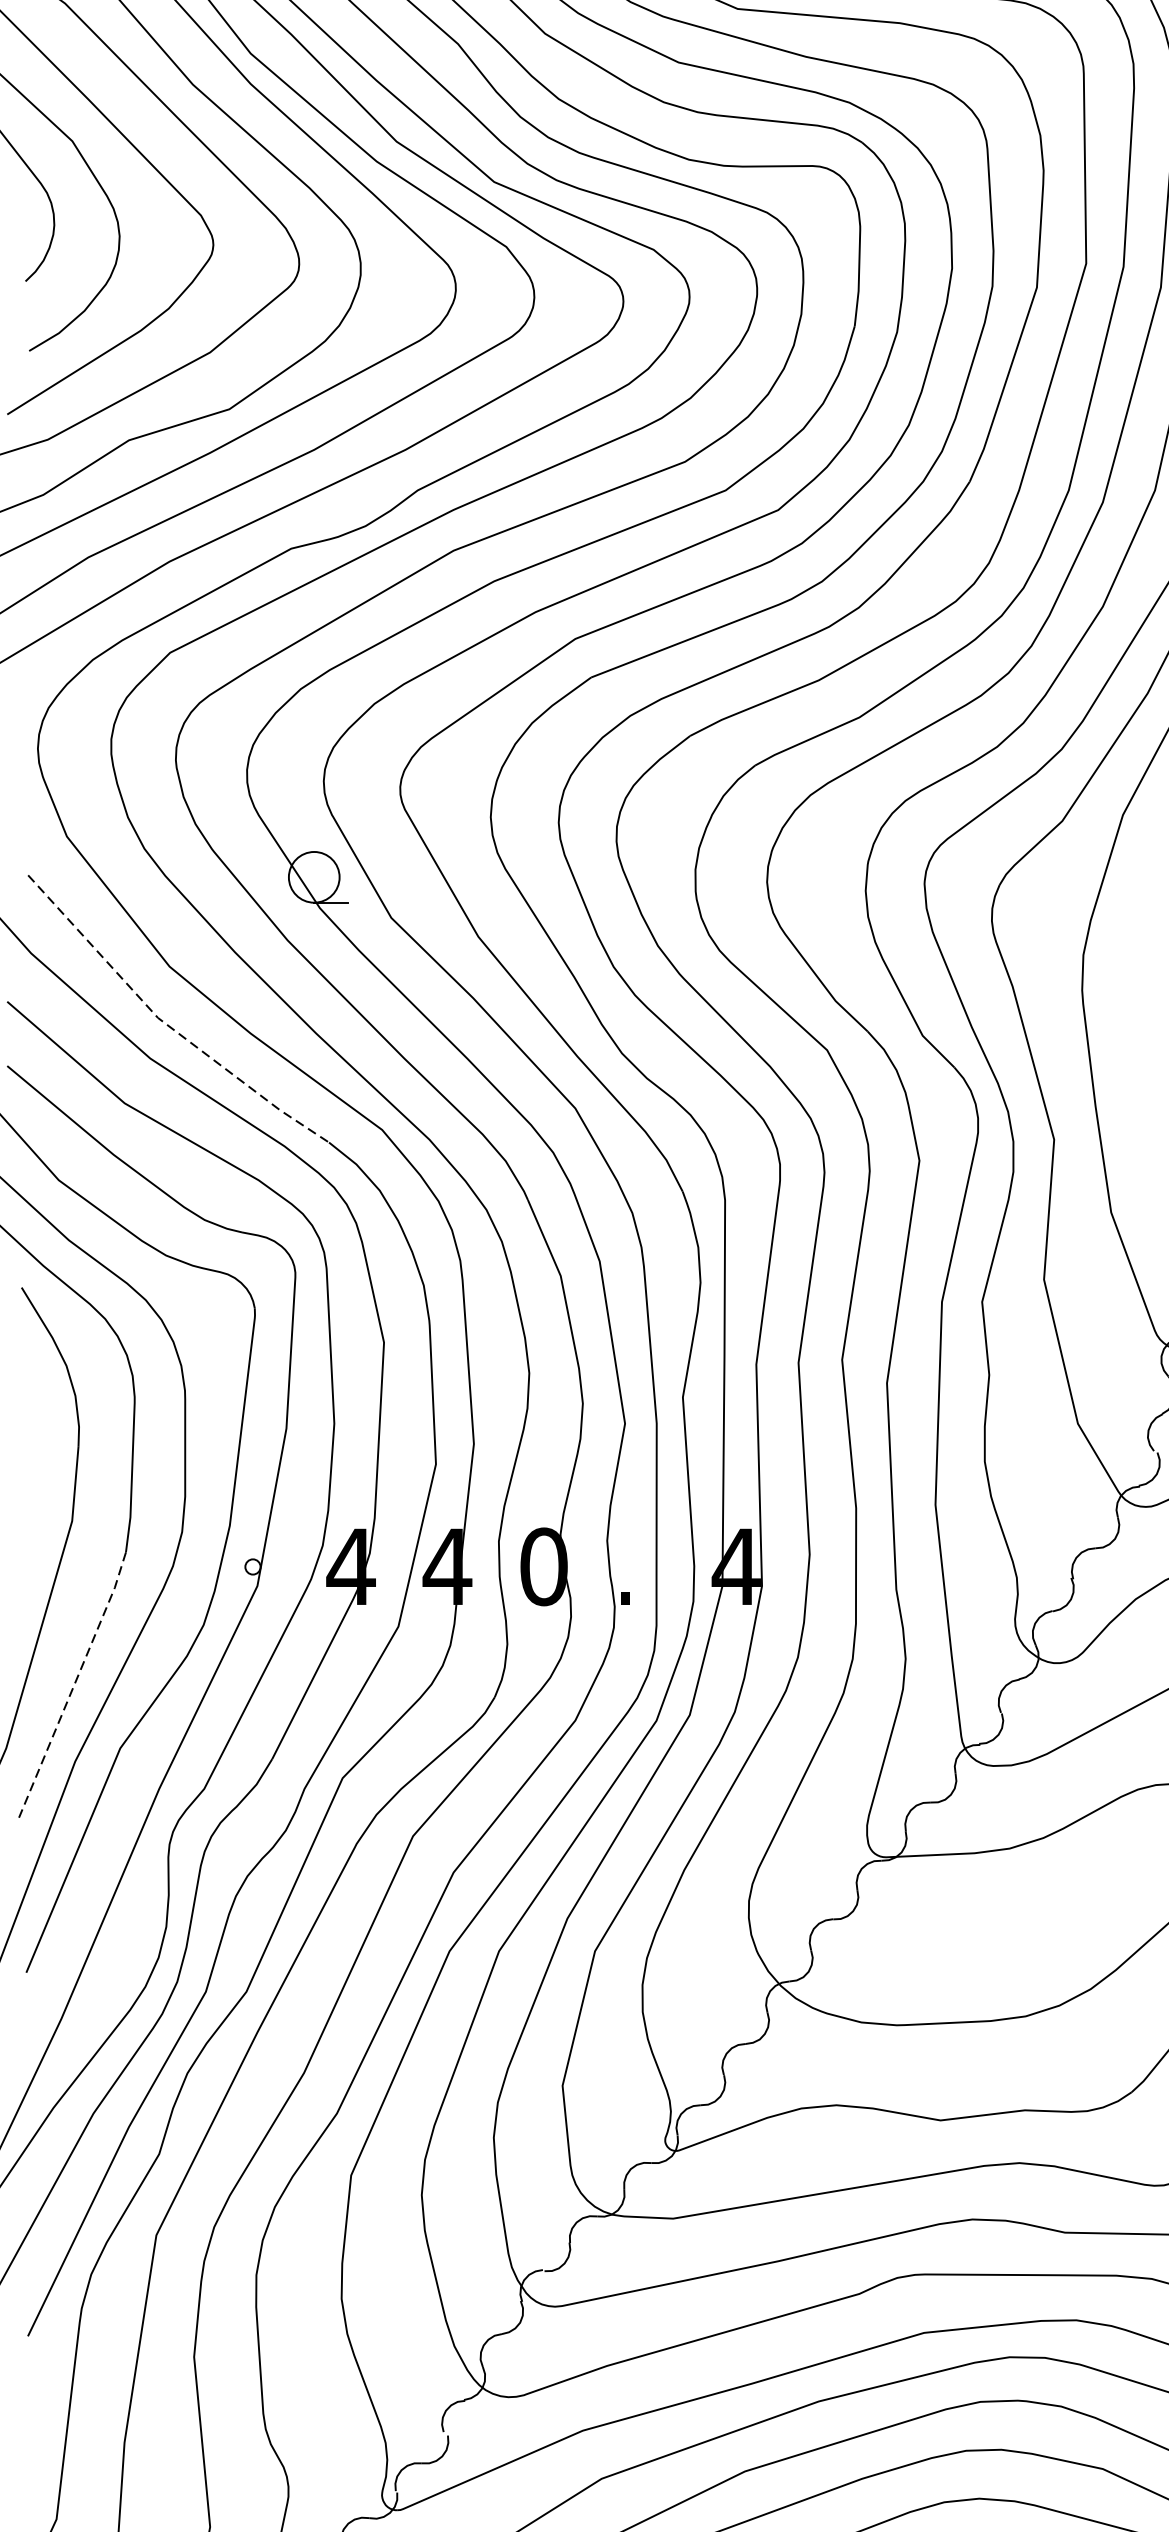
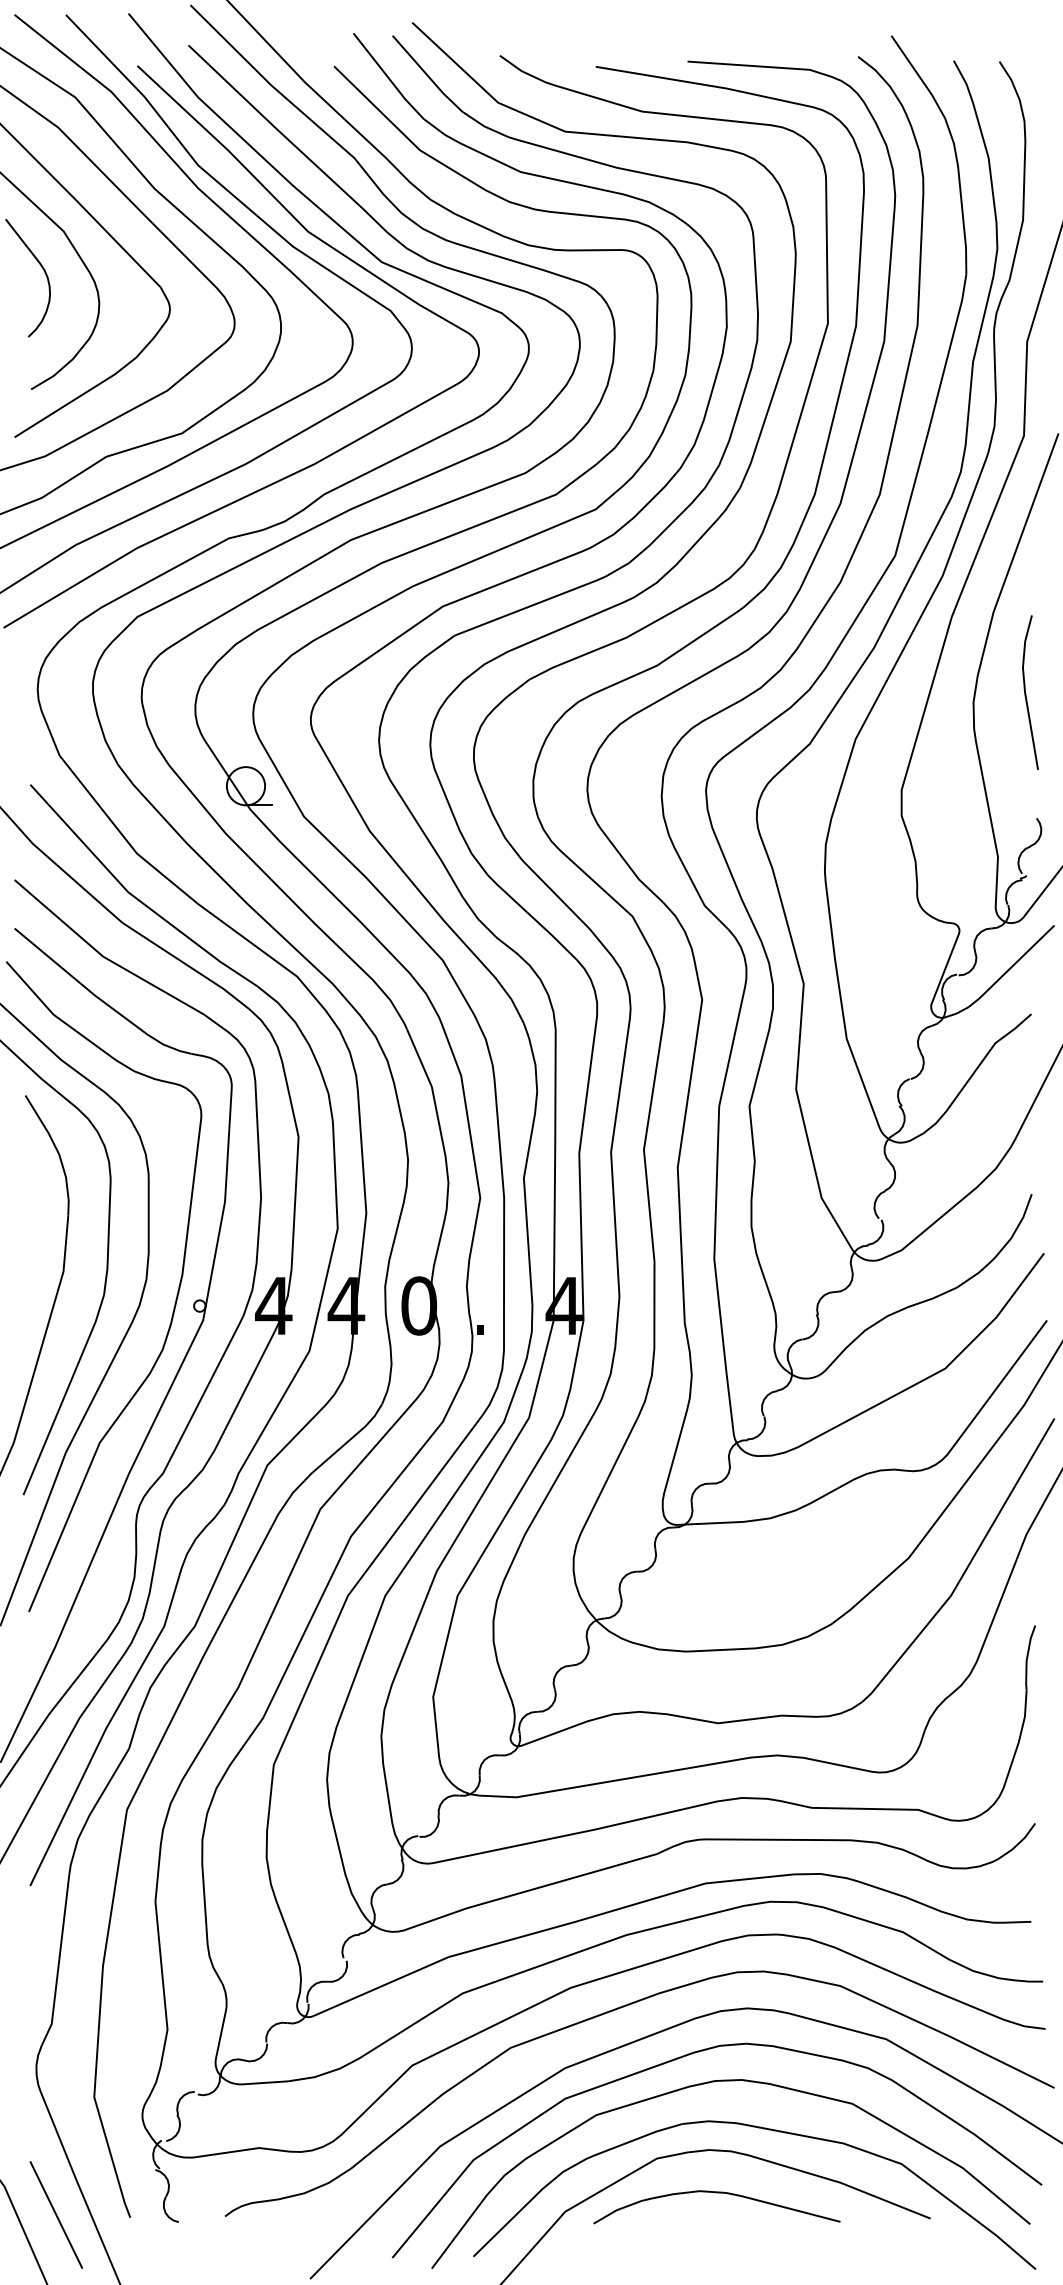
line: (166, 1024) -> (134, 897), dashed -> solid
line: (74, 1684) -> (65, 1394), dashed -> solid

